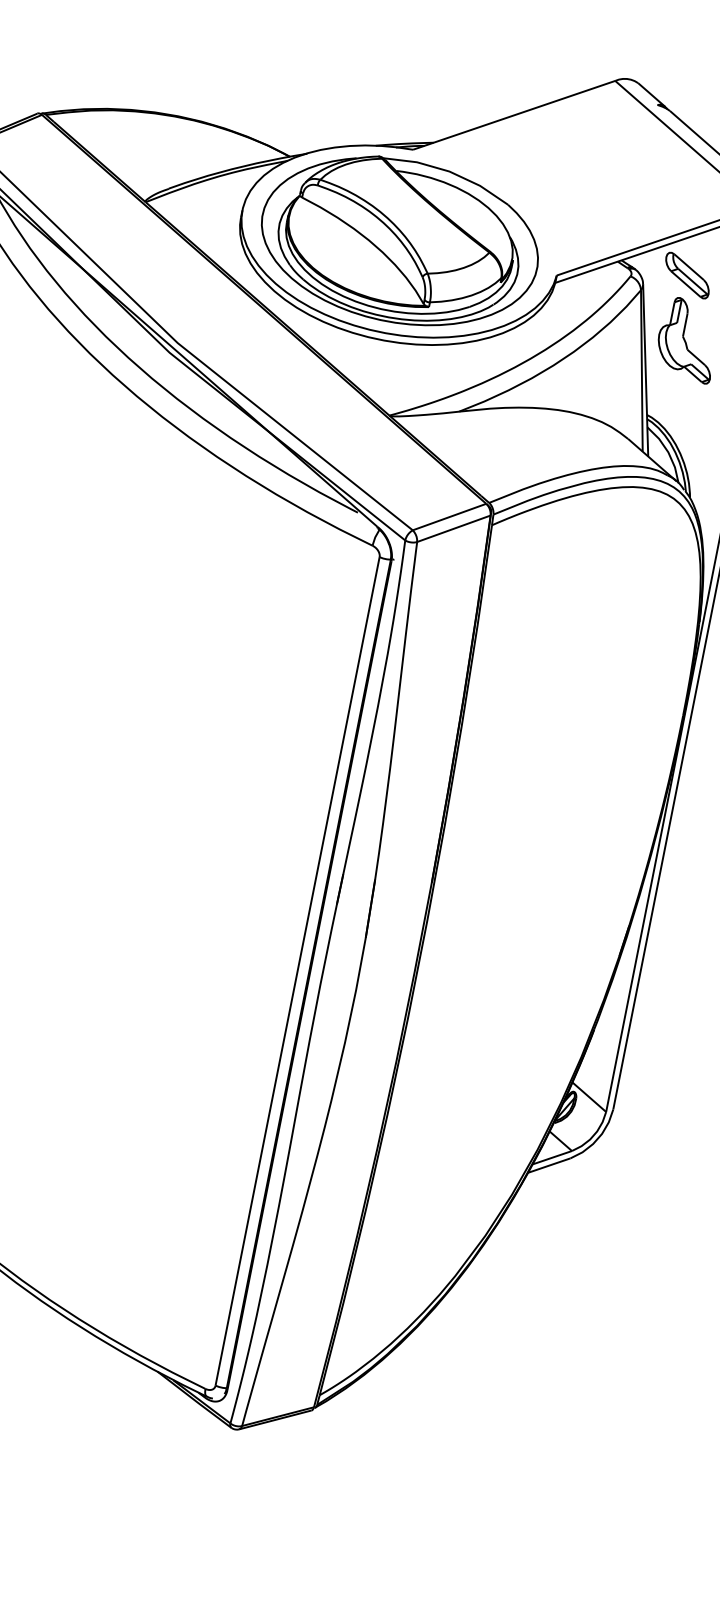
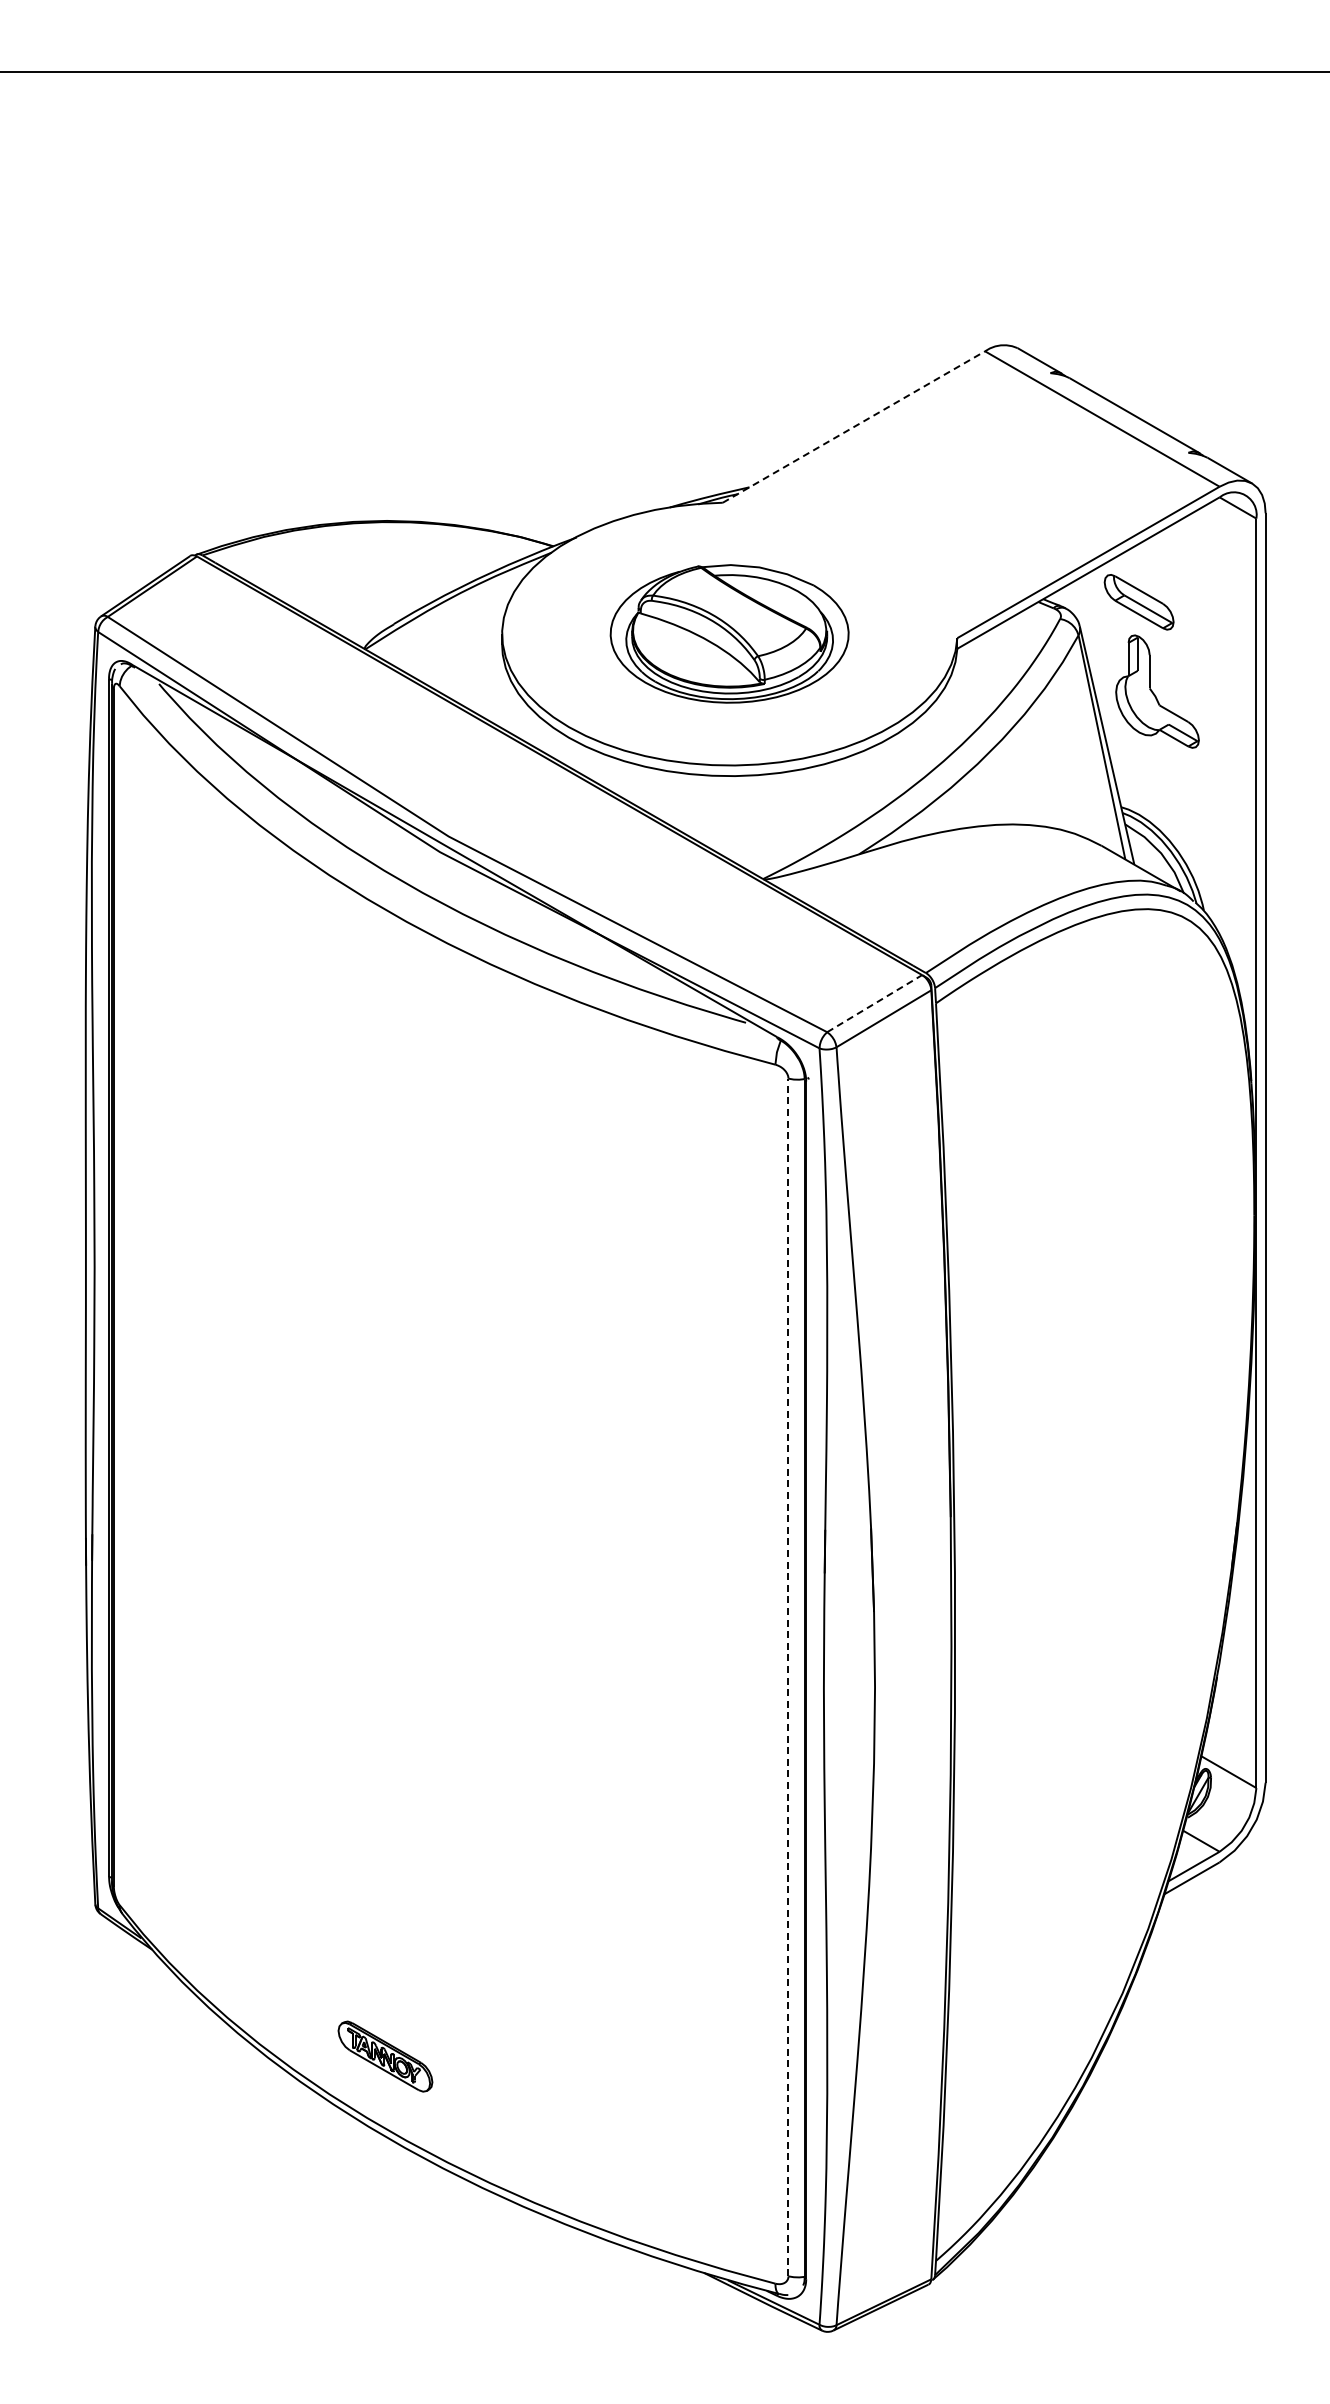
line: (514, 115) -> (854, 426), solid -> dashed
part: (399, 241) -> (729, 633), size x0.6
line: (450, 517) -> (875, 1003), solid -> dashed
line: (297, 971) -> (788, 1677), solid -> dashed

